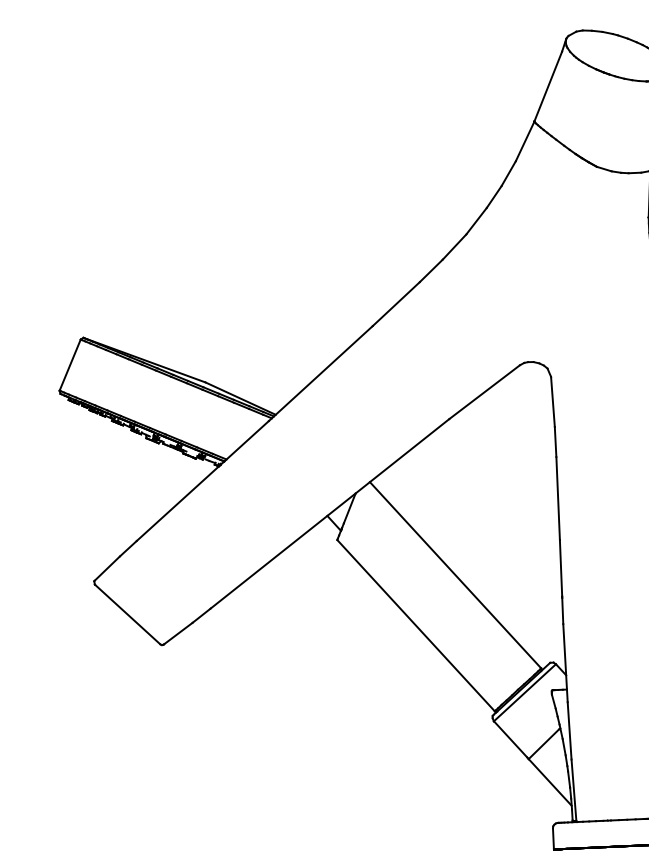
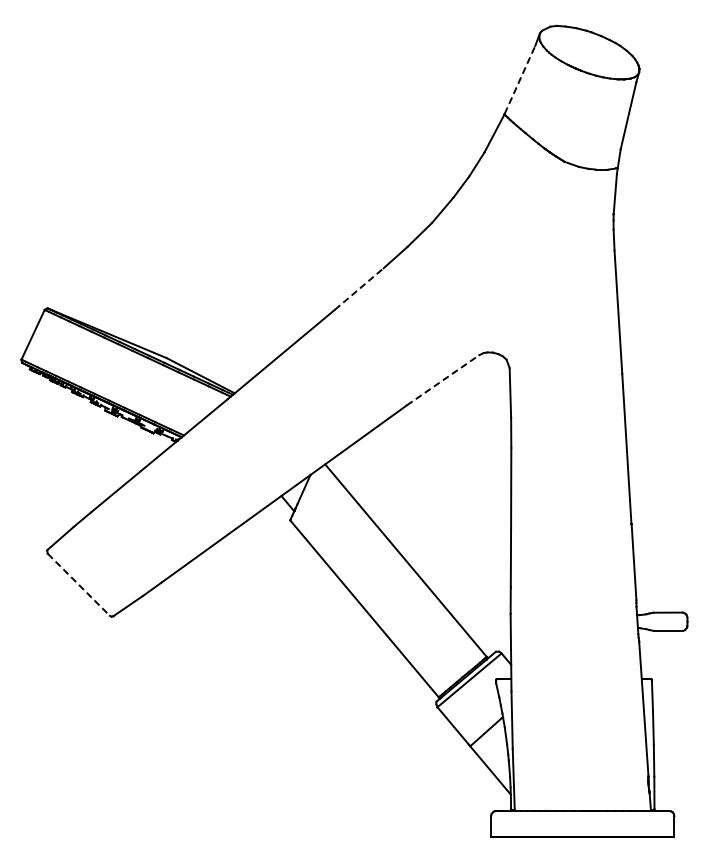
line: (548, 86) -> (520, 79), solid -> dashed
line: (396, 303) -> (359, 288), solid -> dashed
line: (485, 392) -> (443, 380), solid -> dashed
line: (127, 614) -> (78, 584), solid -> dashed

